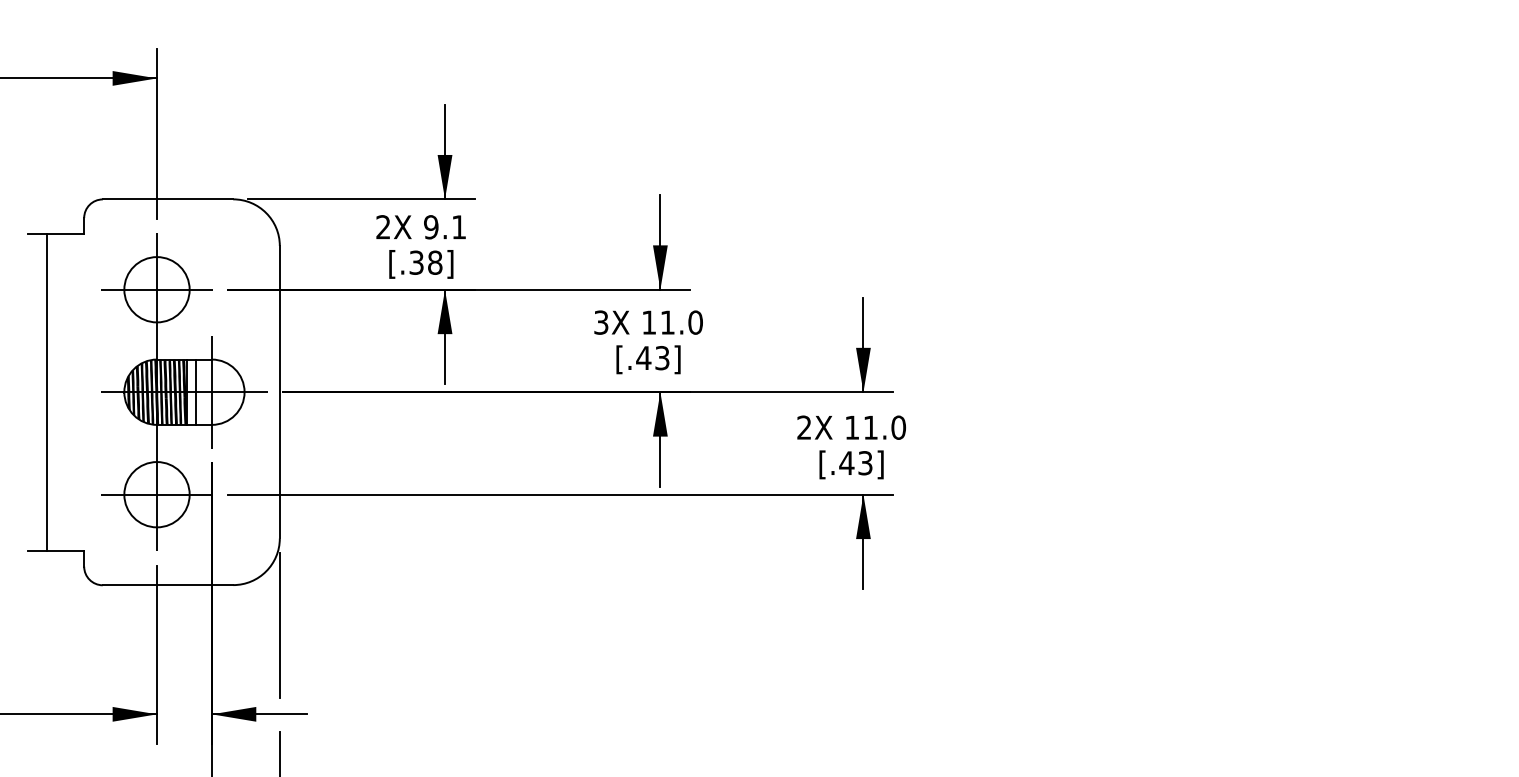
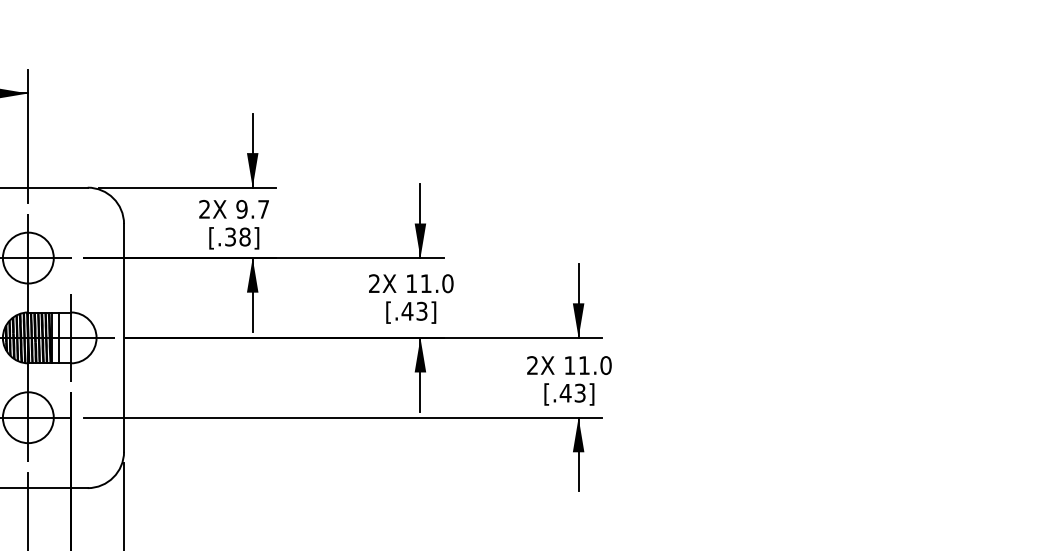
text: (458, 227) -> (263, 209), 9.1 -> 9.7
text: (601, 322) -> (374, 283), 3X -> 2X

